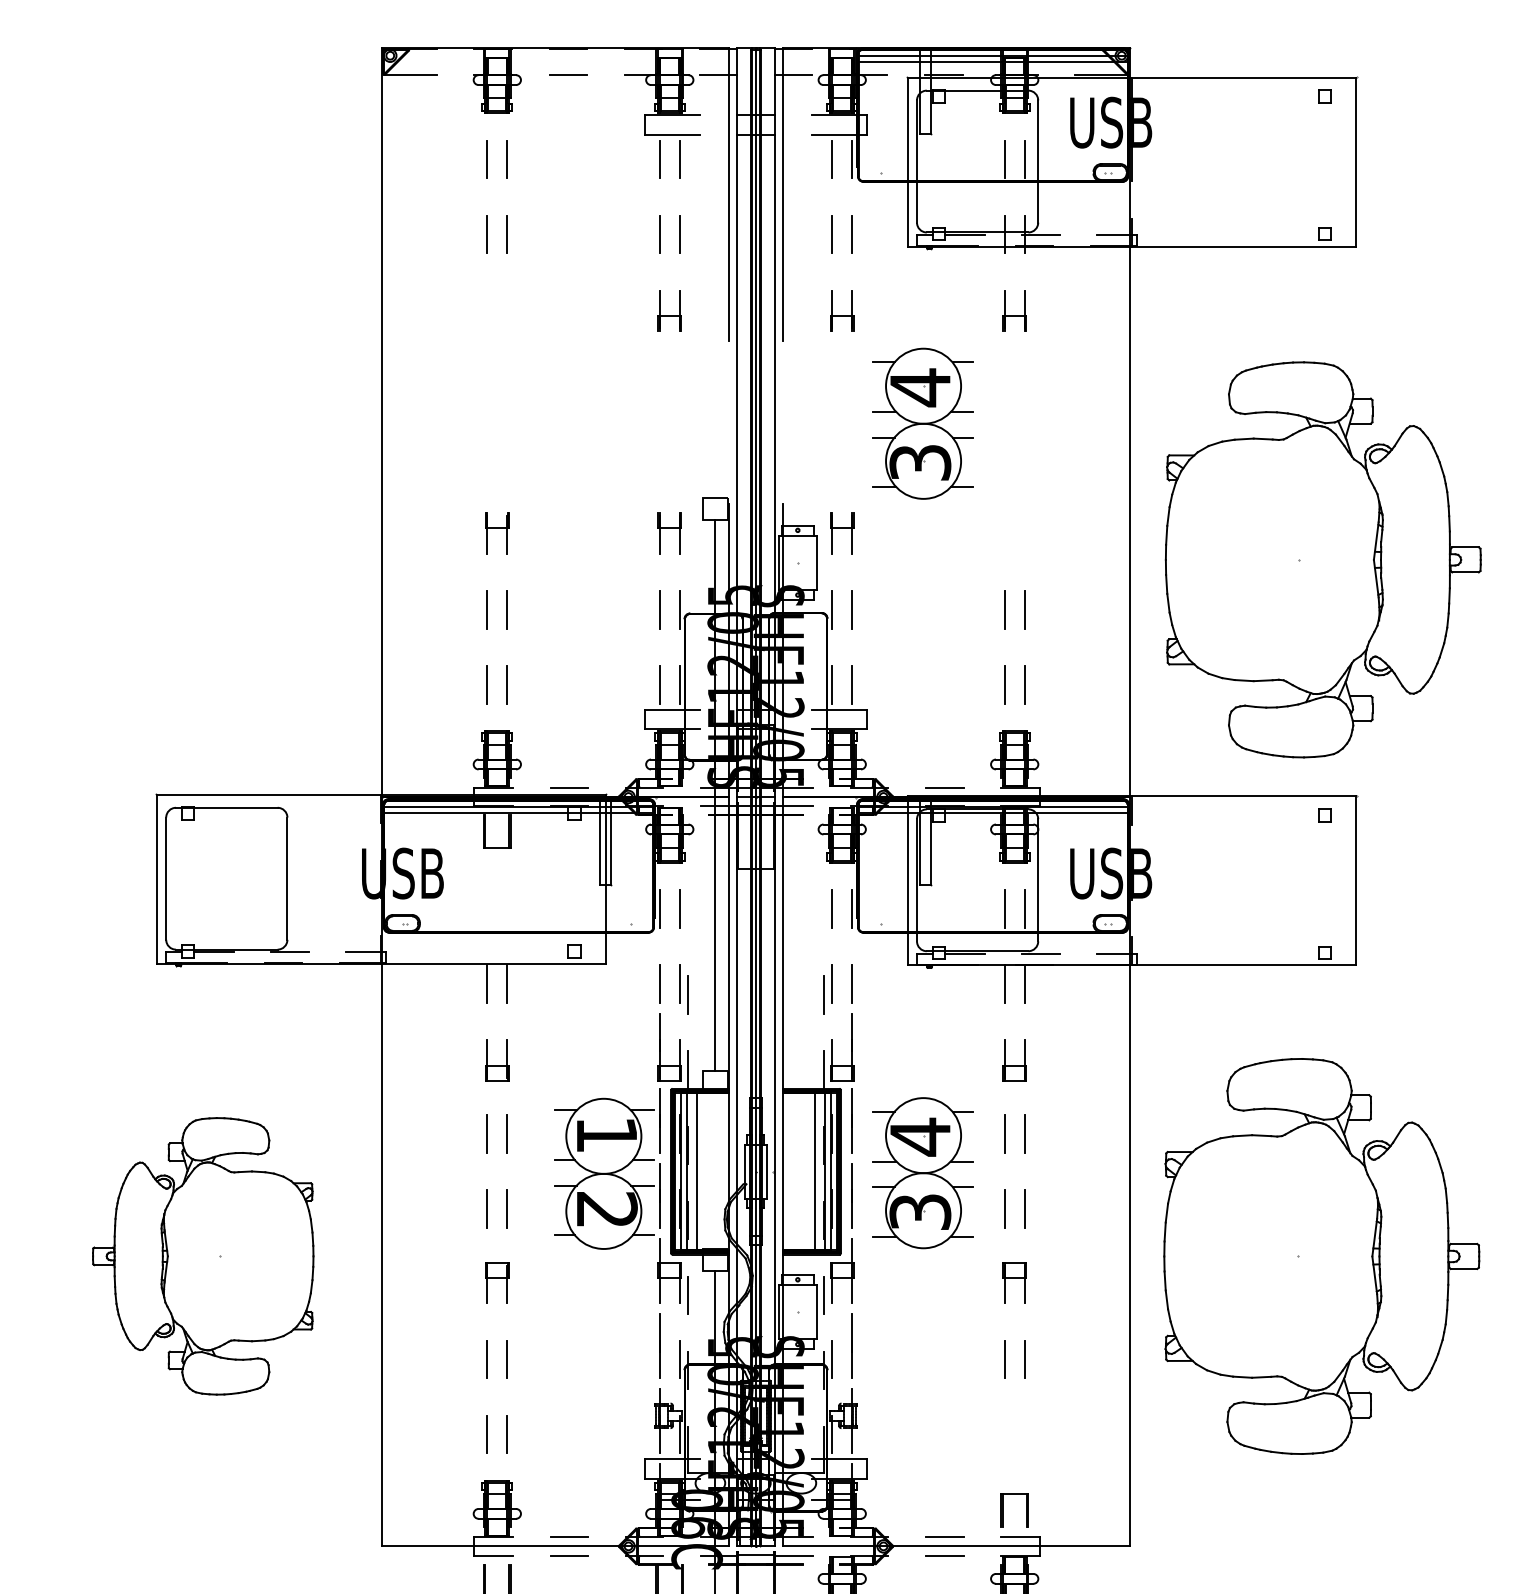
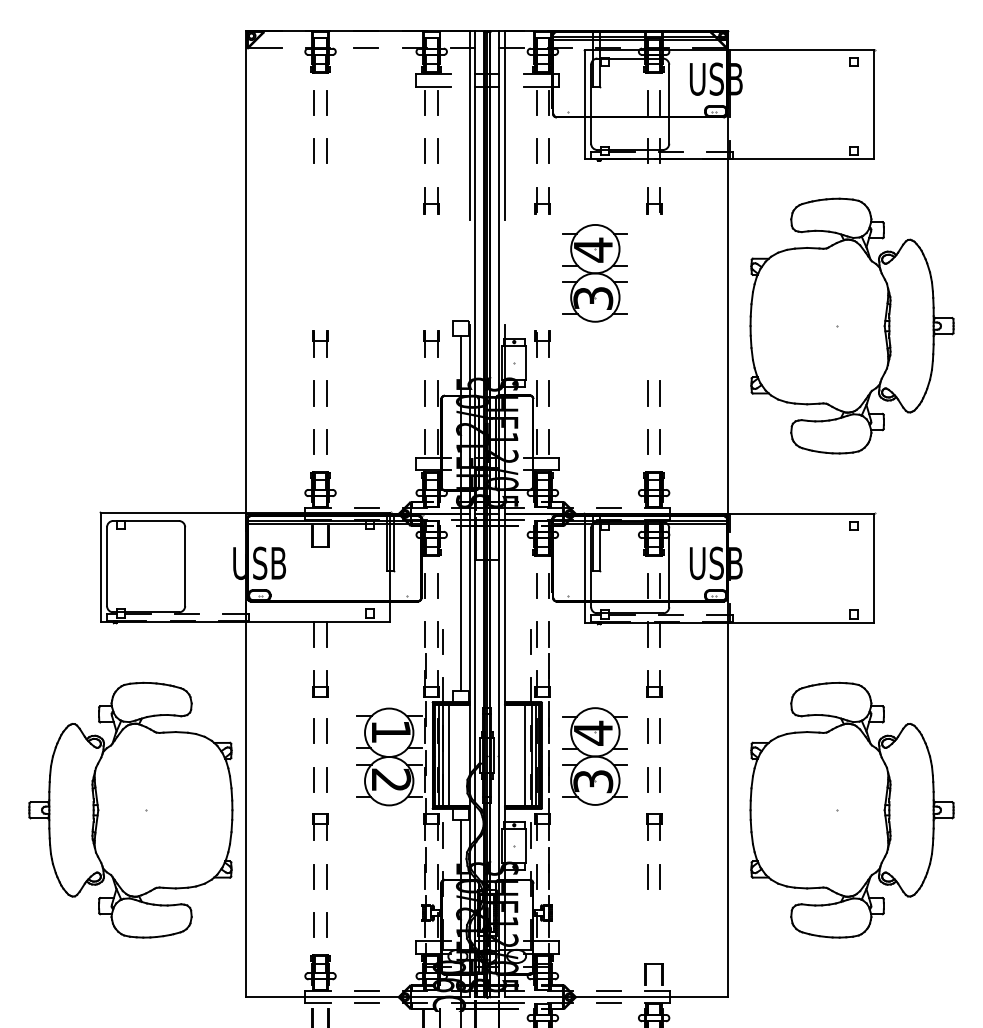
part: (1322, 558) -> (851, 325), moved
part: (202, 1255) -> (130, 809), size x1.43

